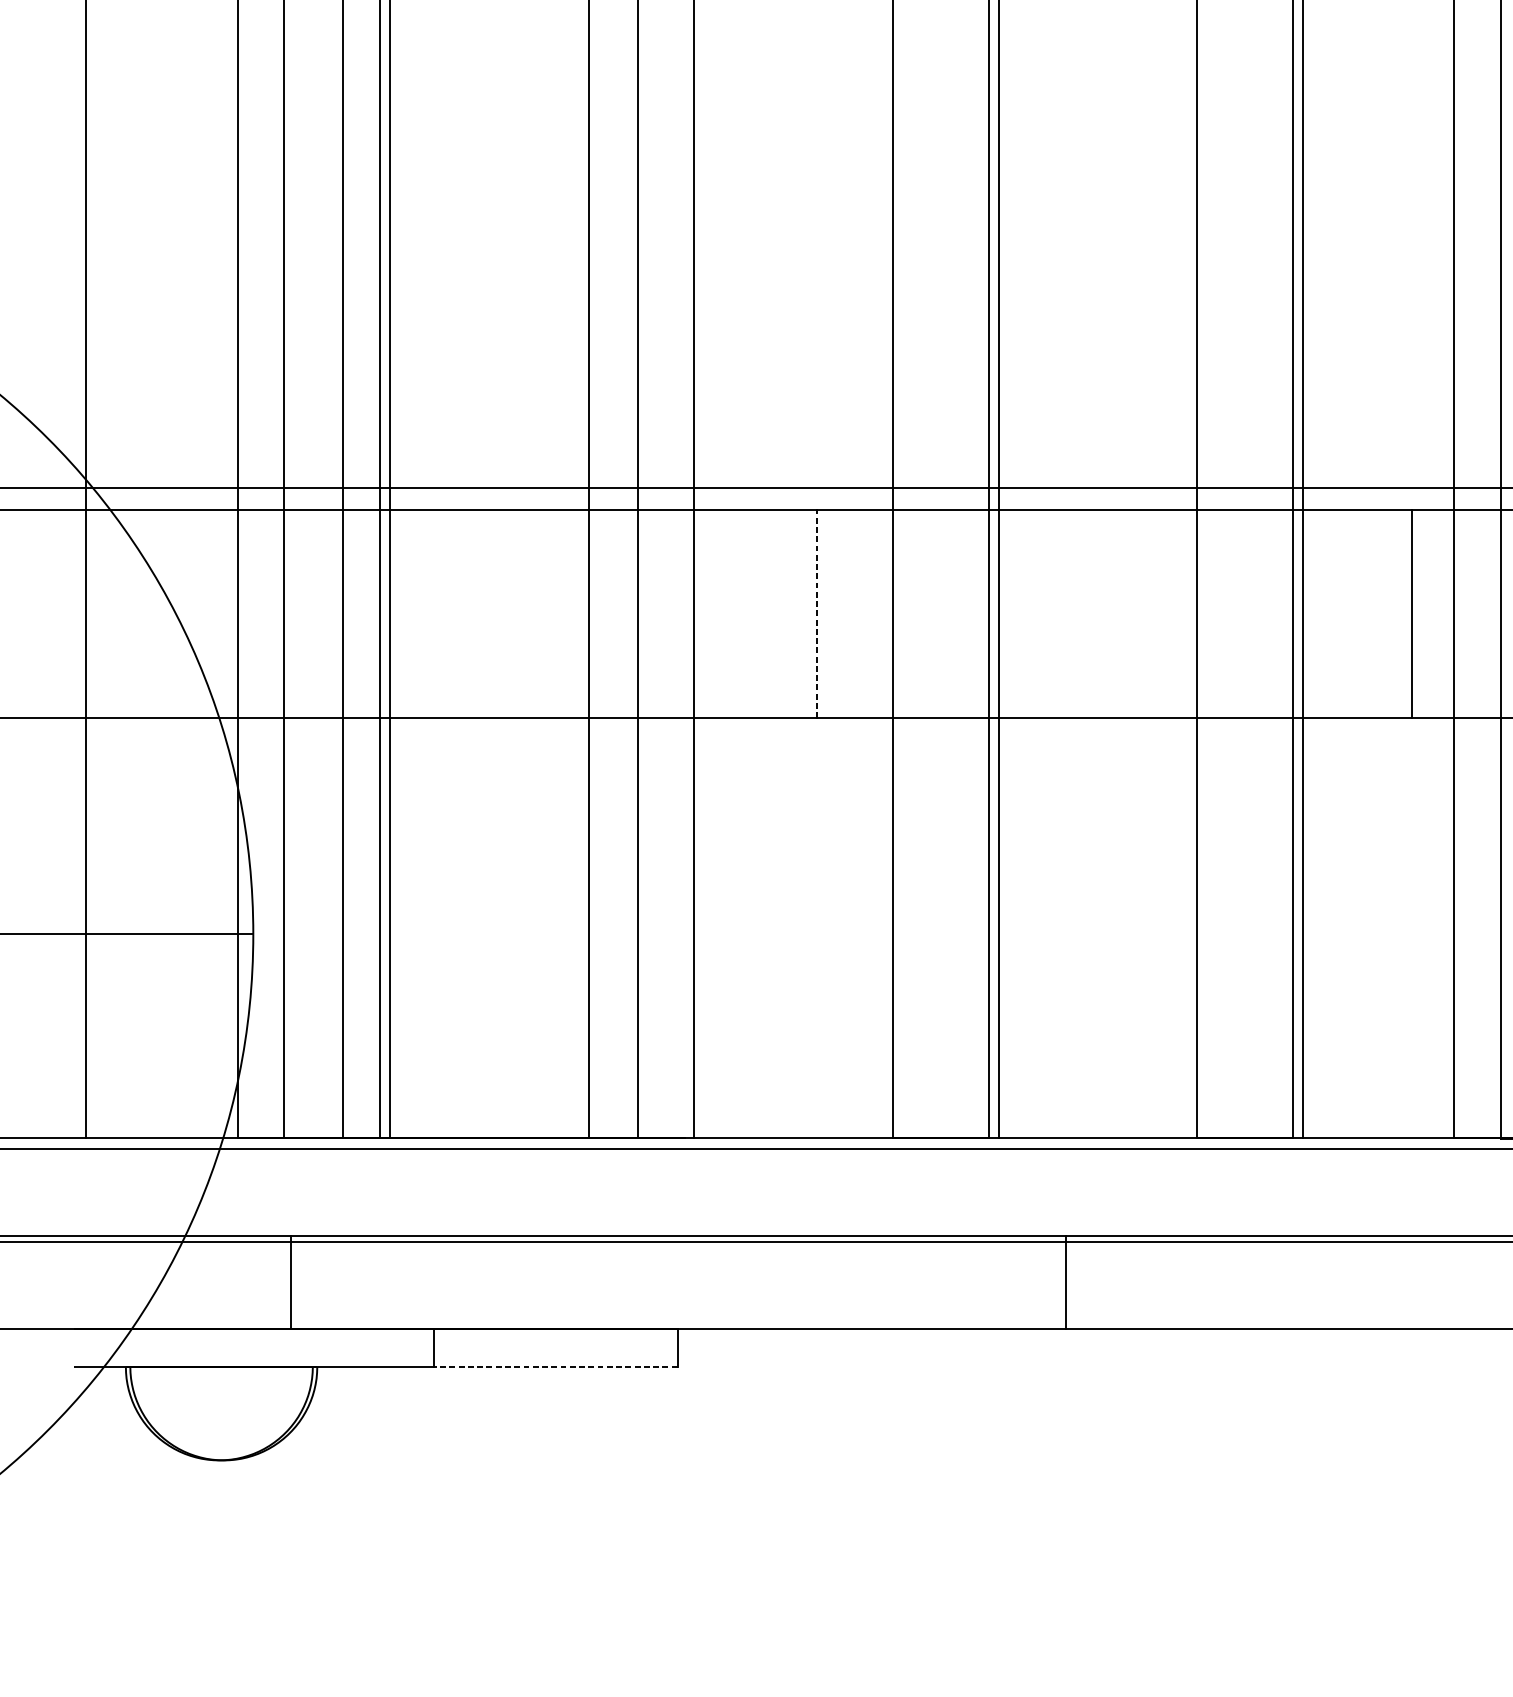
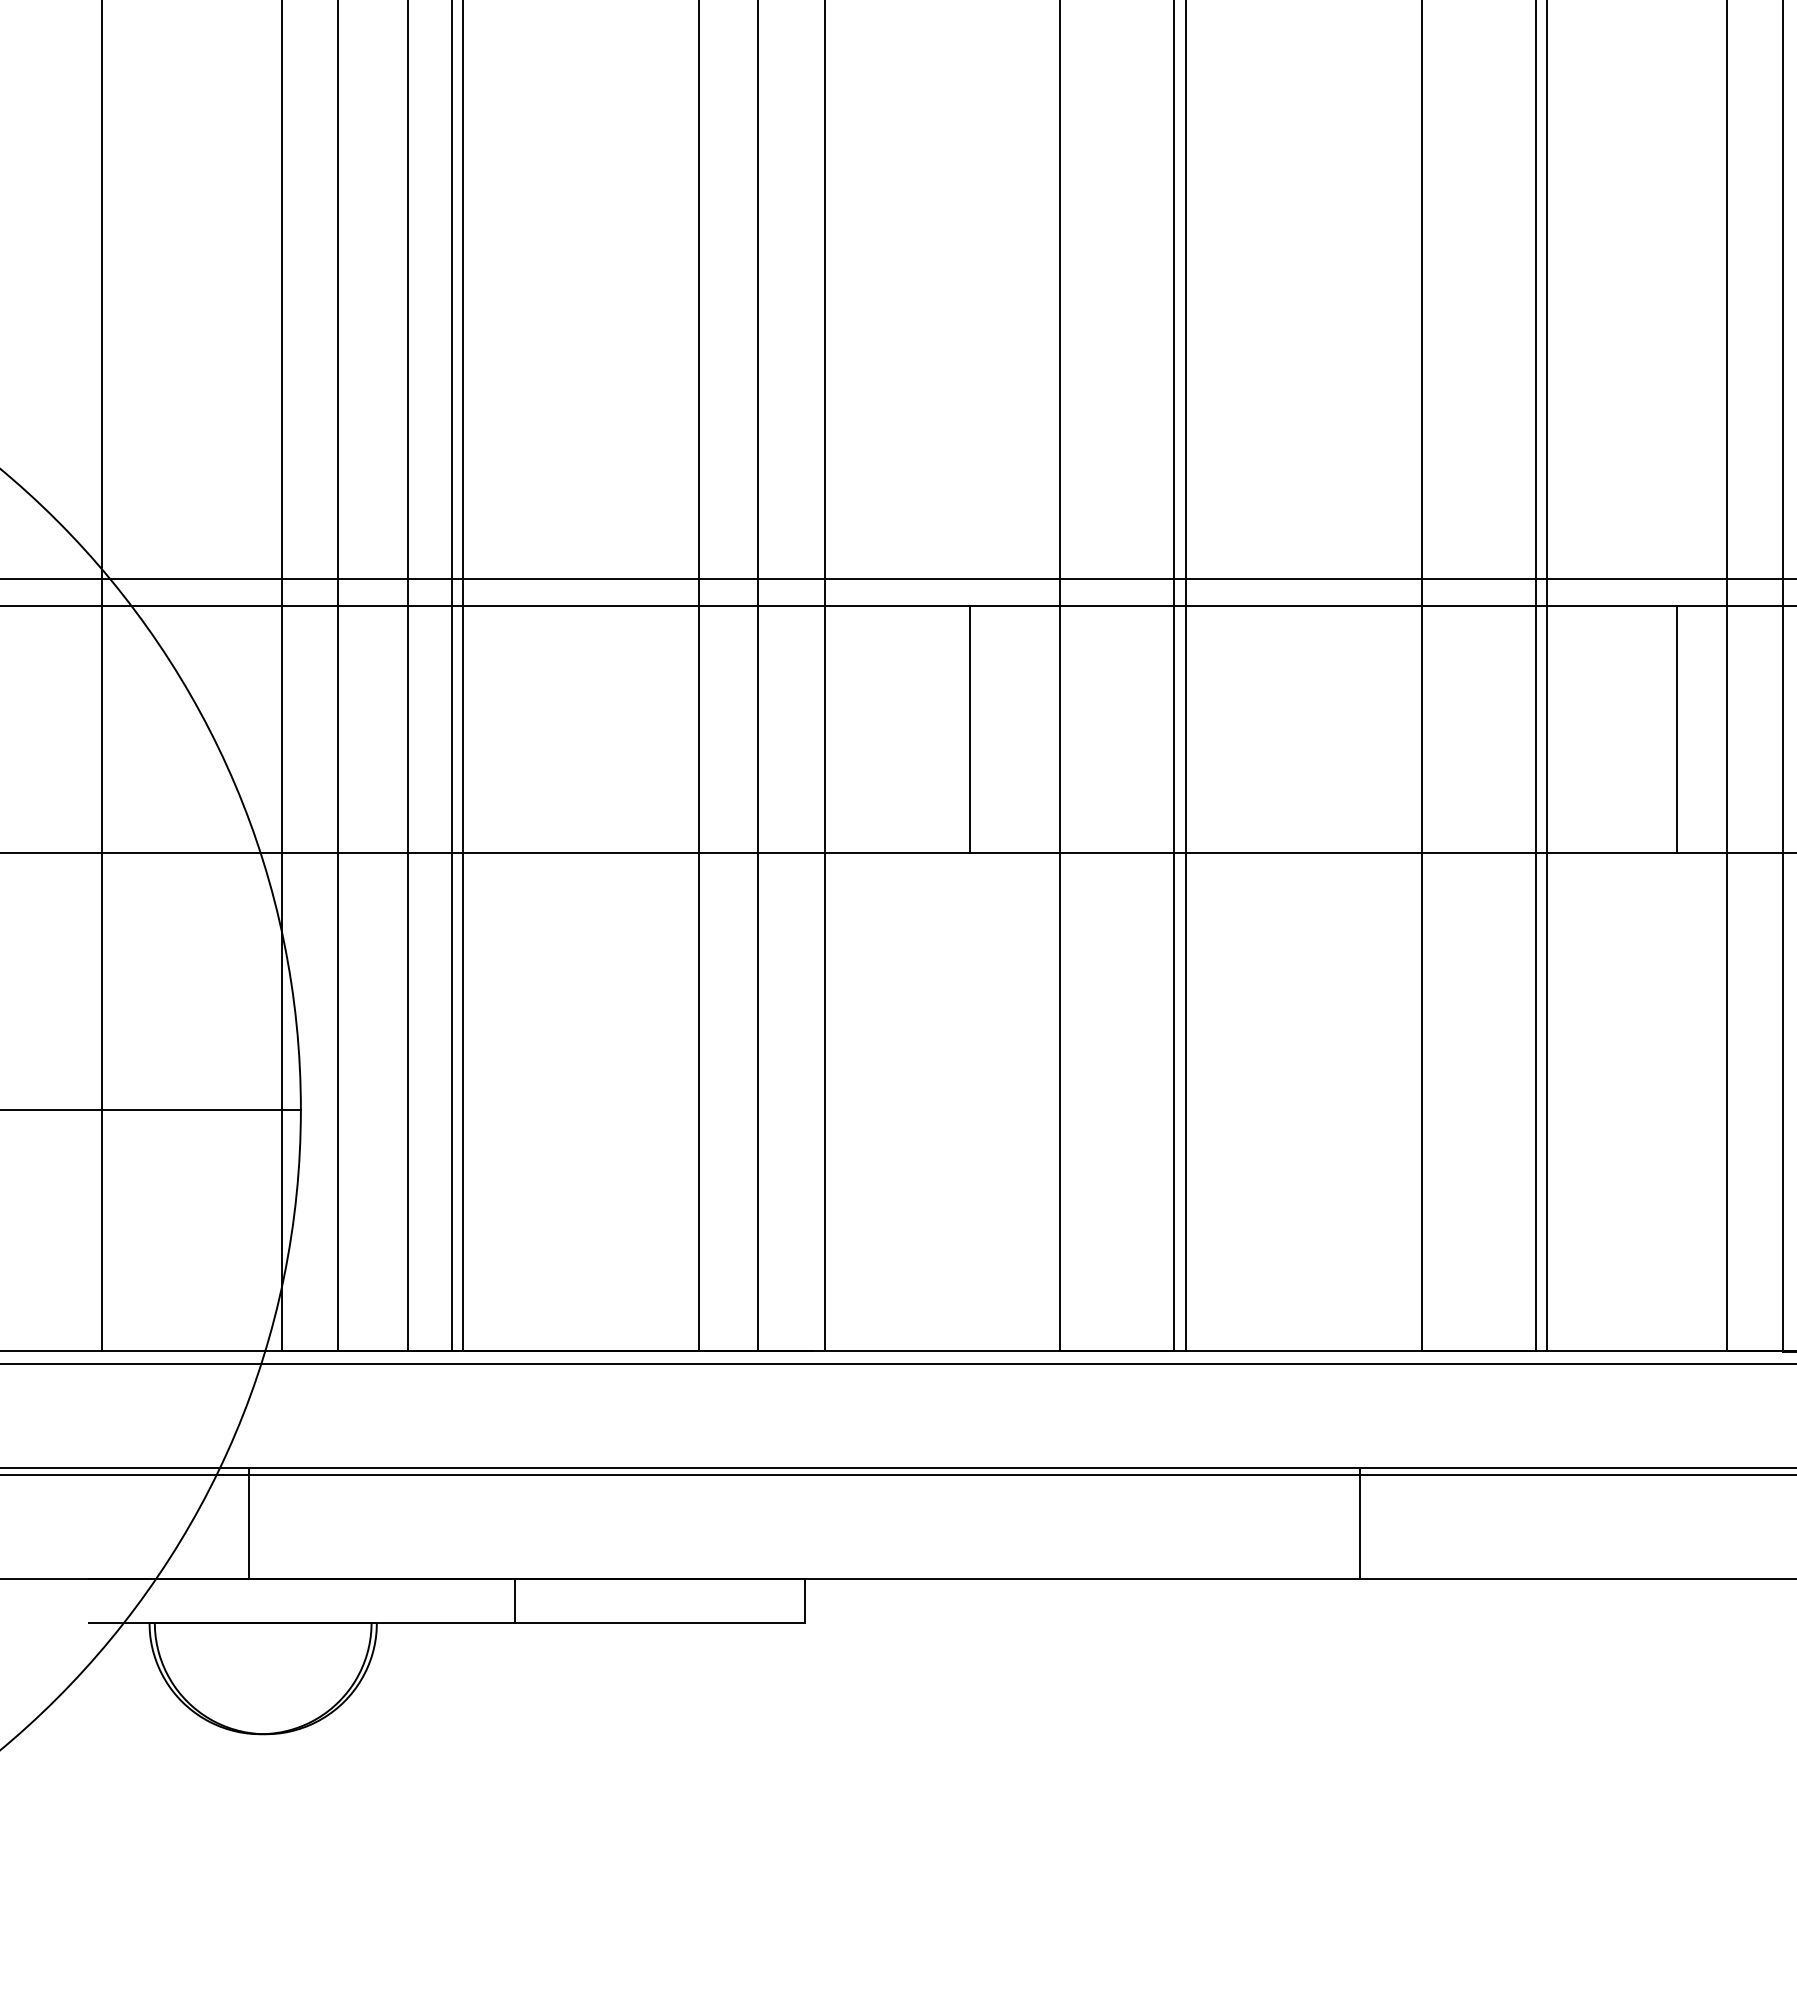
line: (817, 614) -> (970, 729), dashed -> solid
line: (290, 1282) -> (249, 1522), moved
line: (1066, 1282) -> (1360, 1522), moved
line: (555, 1367) -> (659, 1623), dashed -> solid

